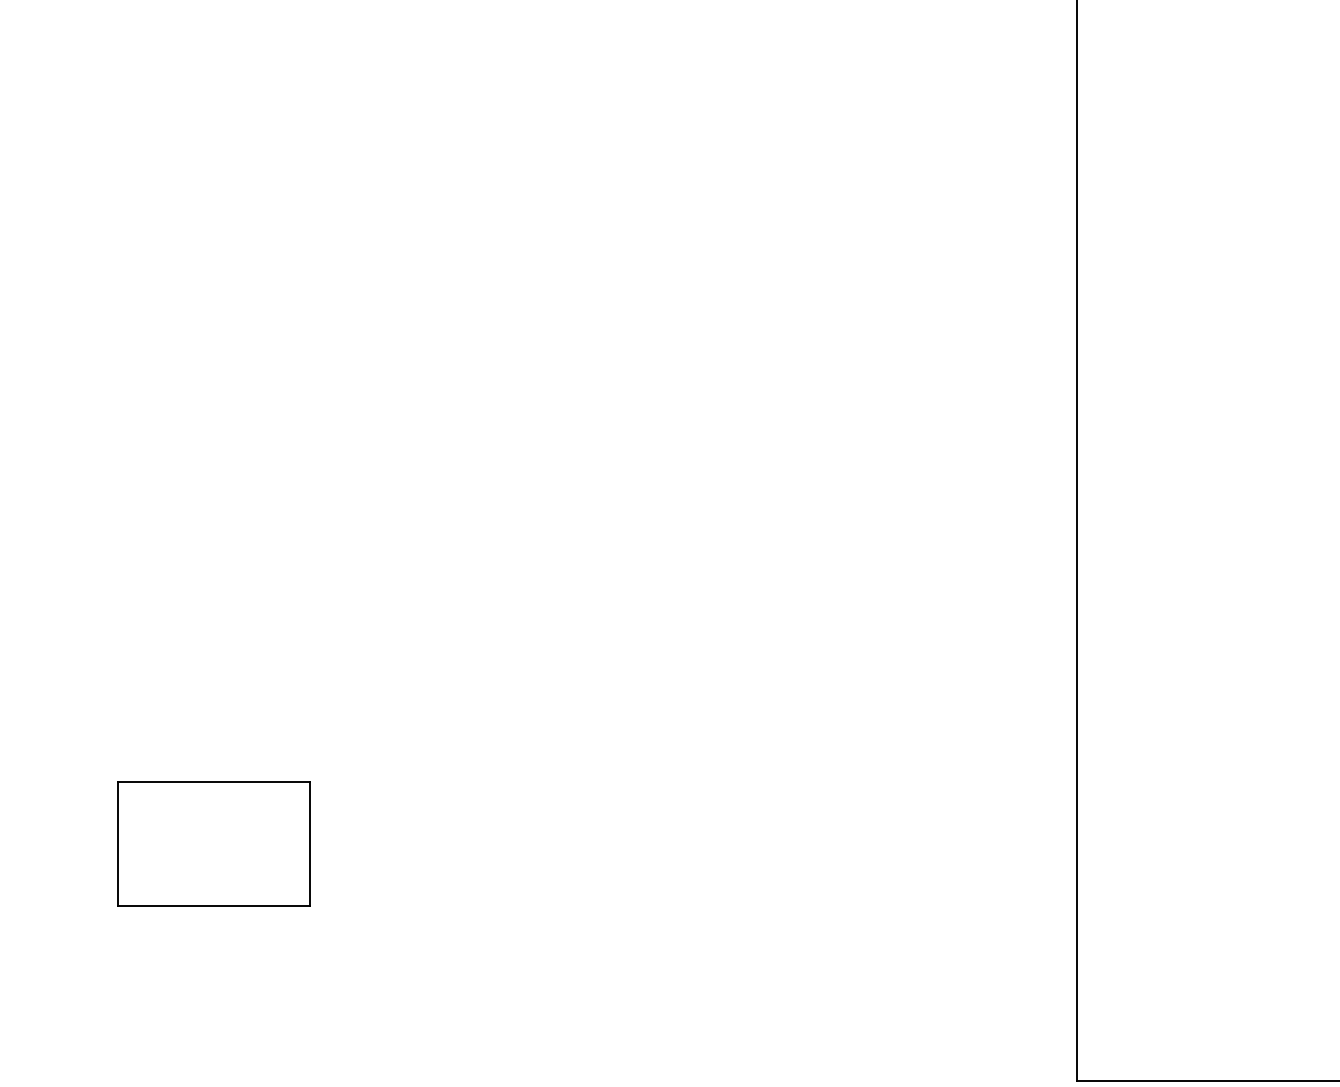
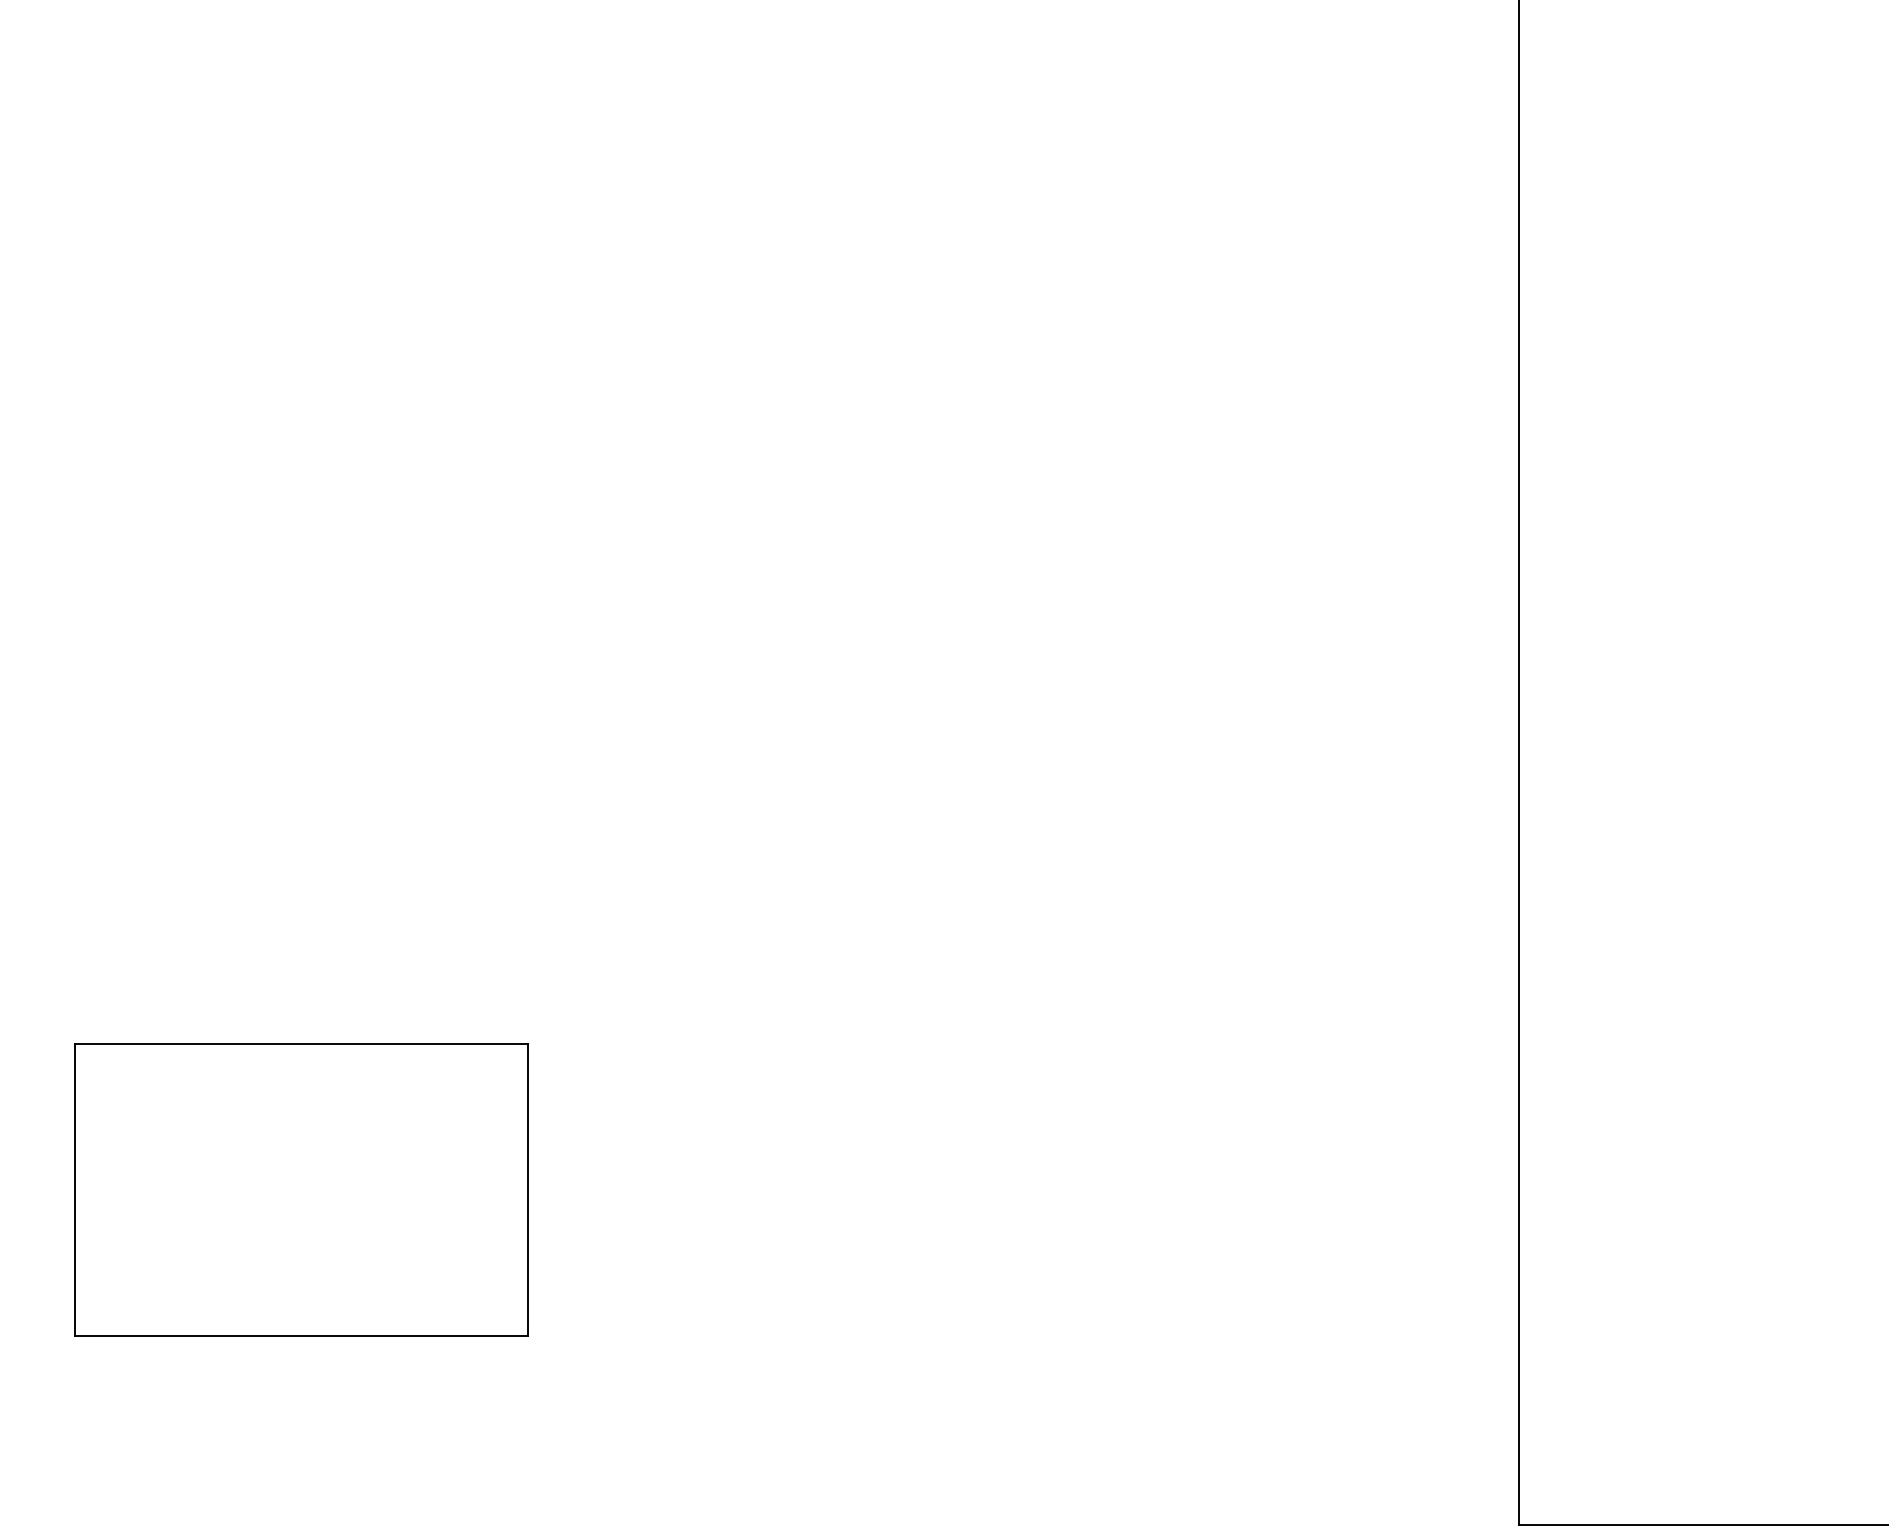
part: (213, 843) -> (301, 1189), size x1.67

